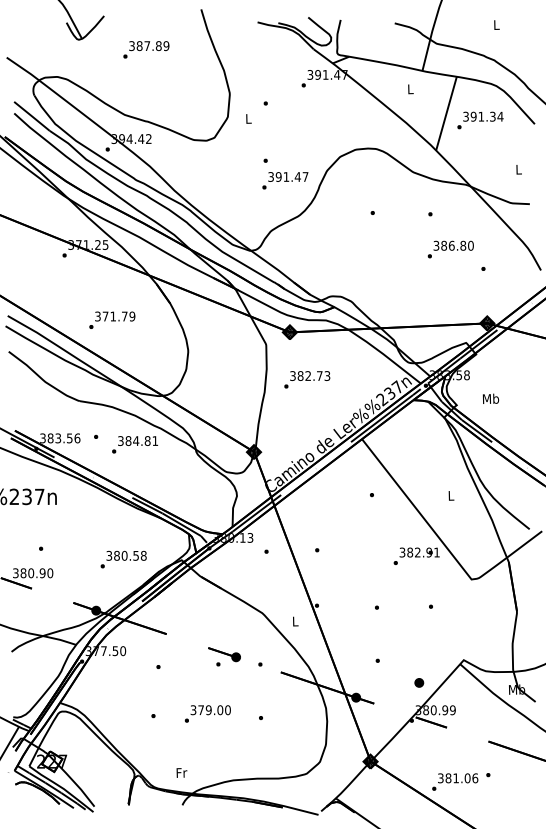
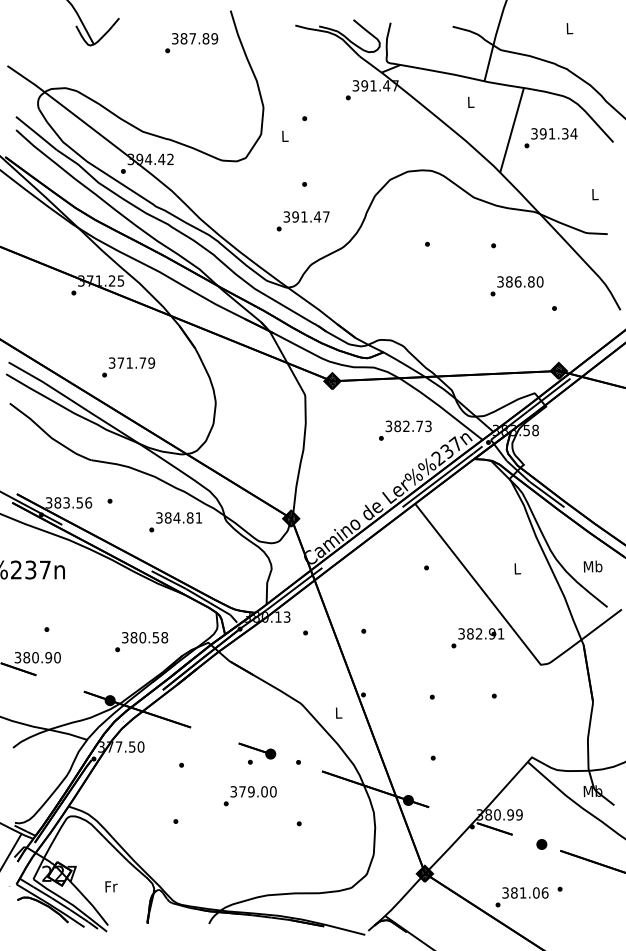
text: (146, 50) -> (191, 43), moved
text: (284, 180) -> (302, 221), moved
text: (307, 379) -> (405, 430), moved
text: (490, 398) -> (592, 566), moved
text: (134, 445) -> (175, 522), moved
part: (418, 682) -> (541, 844), moved
text: (207, 714) -> (249, 796), moved
text: (181, 772) -> (111, 886), moved

